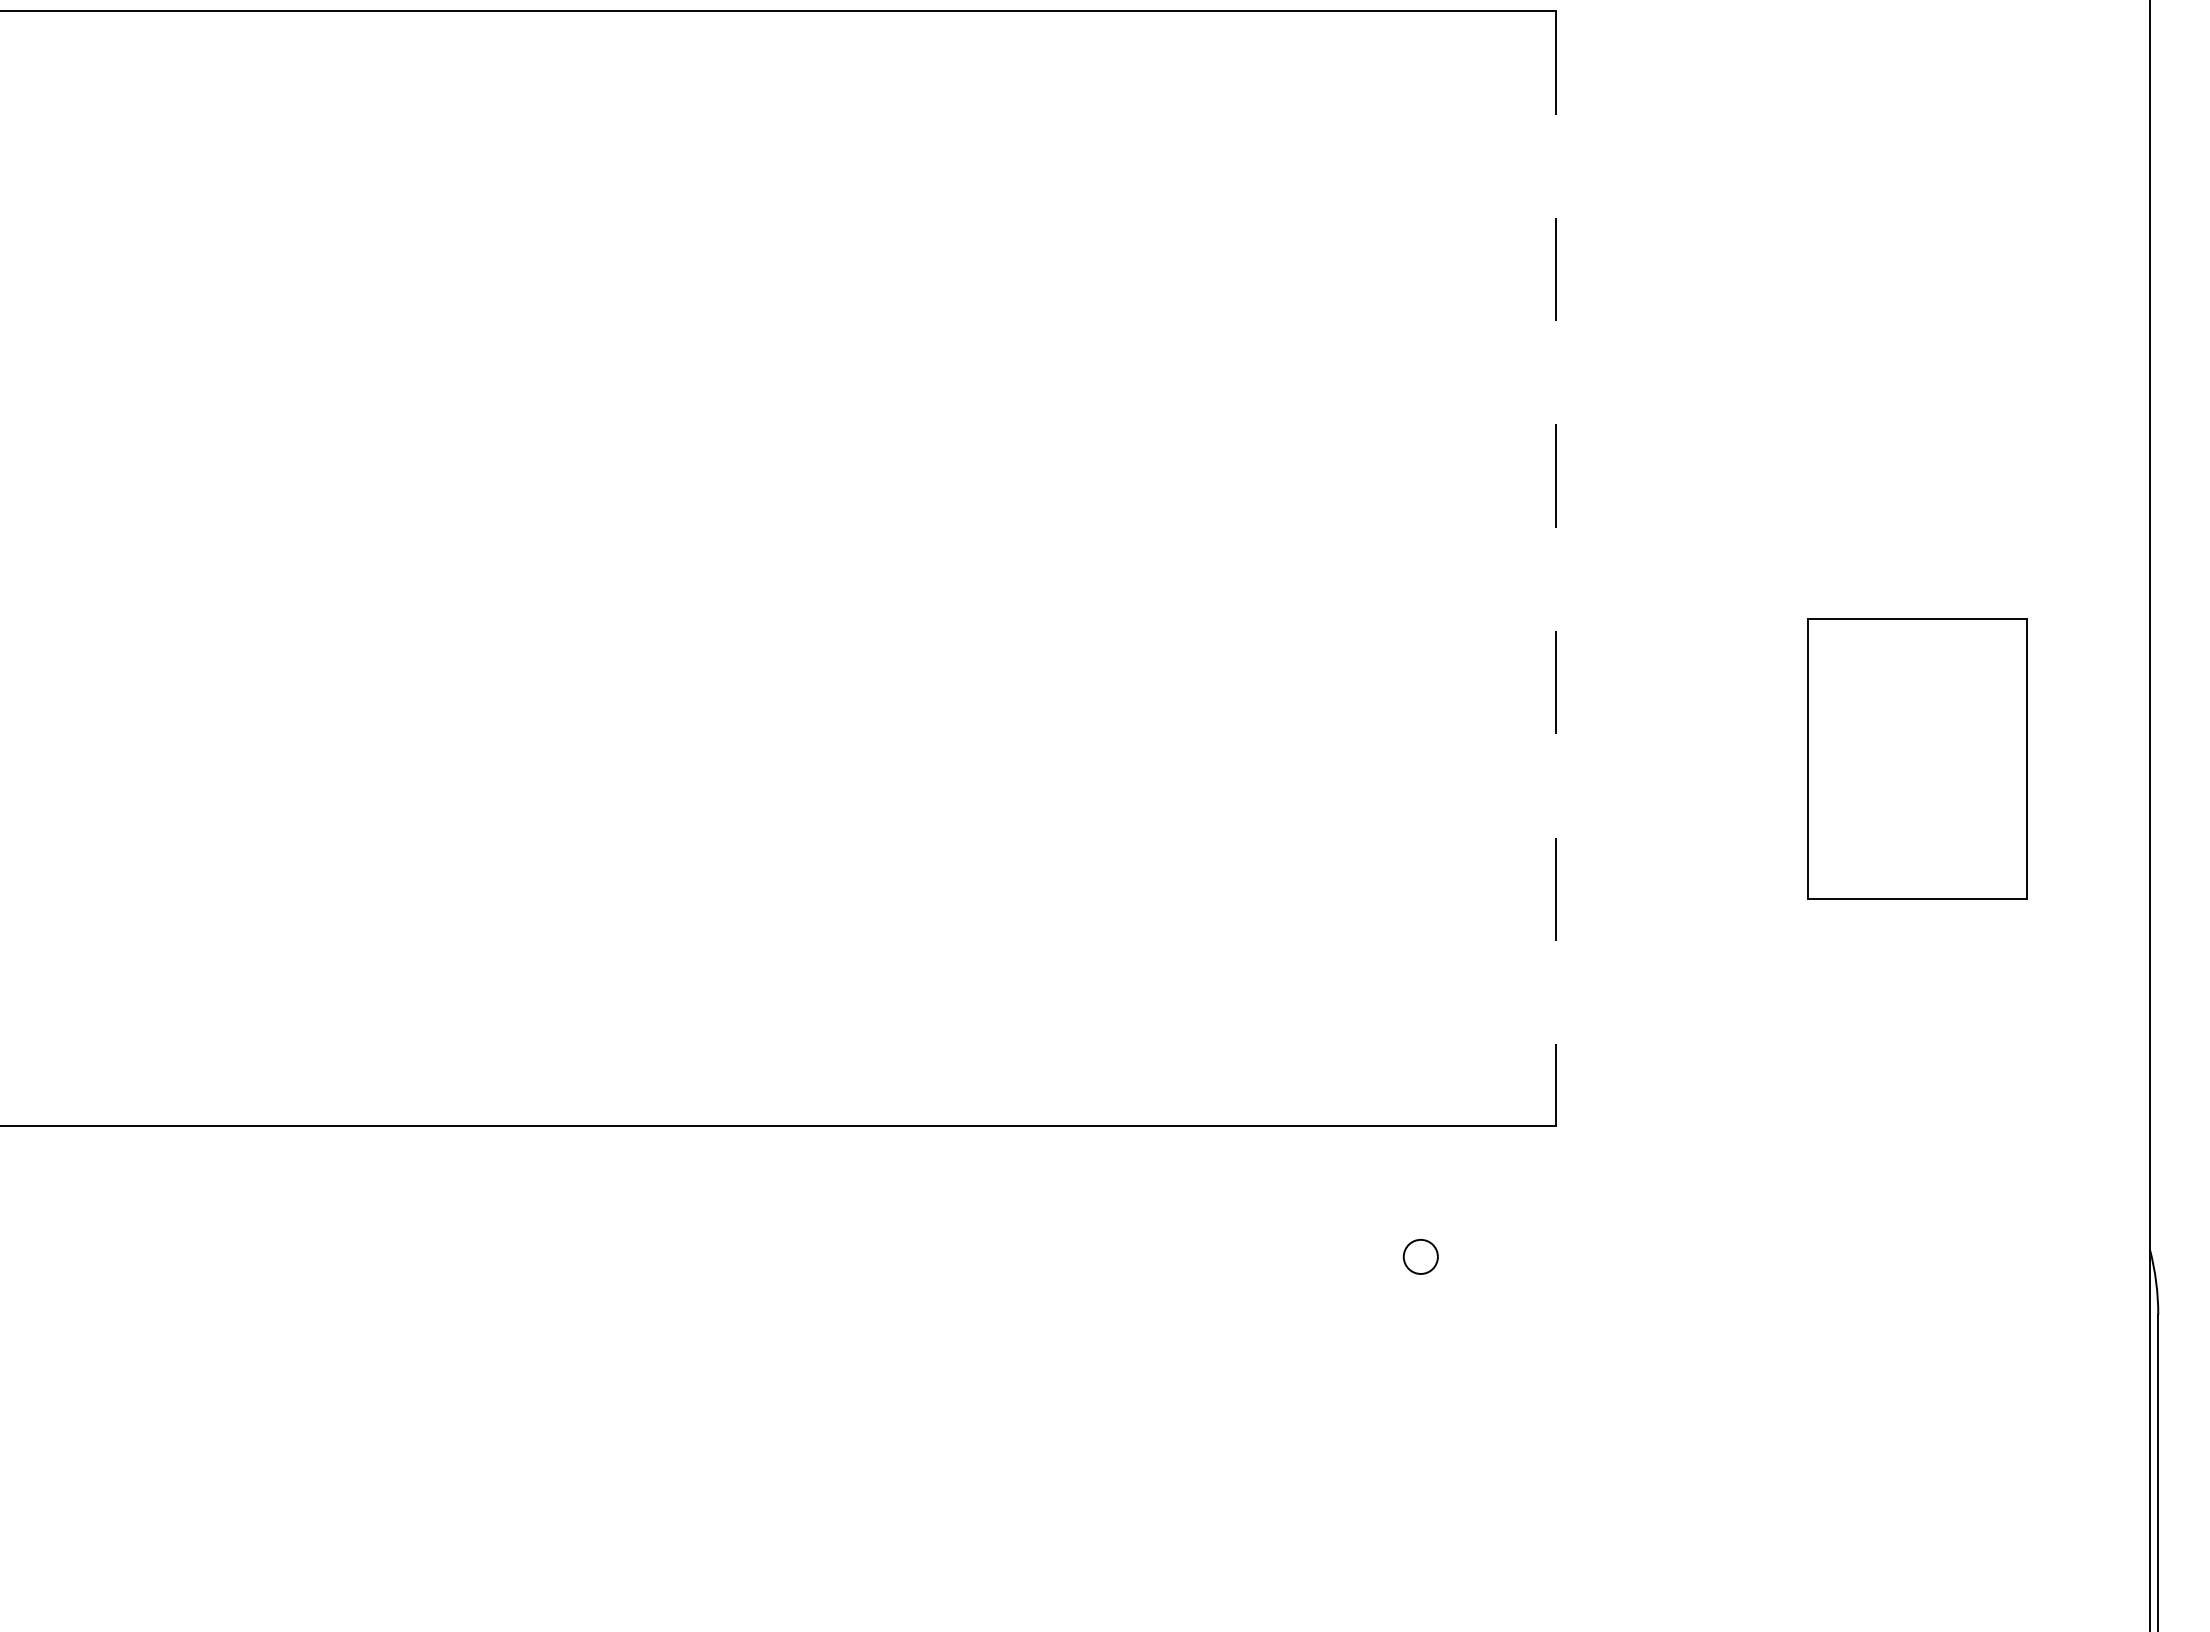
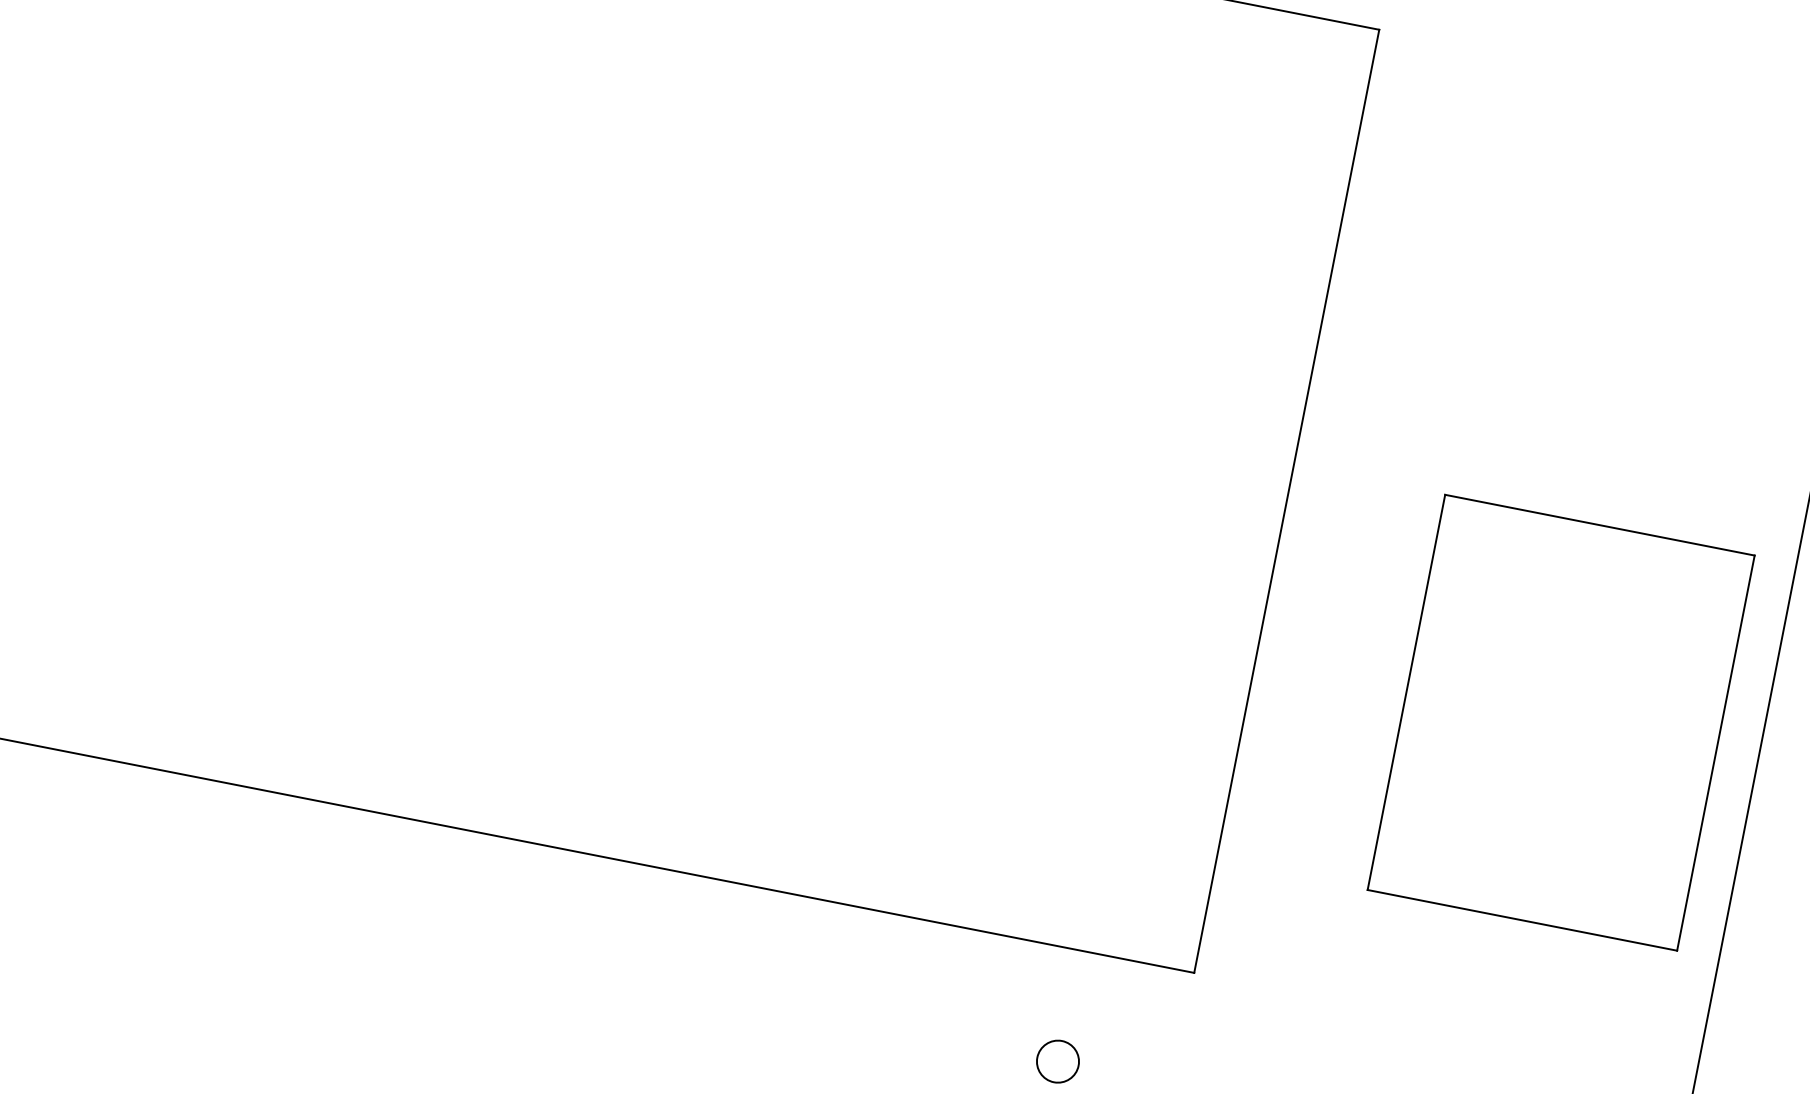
line: (1556, 568) -> (1287, 501), dashed -> solid
part: (1917, 759) -> (1560, 723), size x1.67
circle: (1420, 1256) -> (1057, 1061), size x1.43

